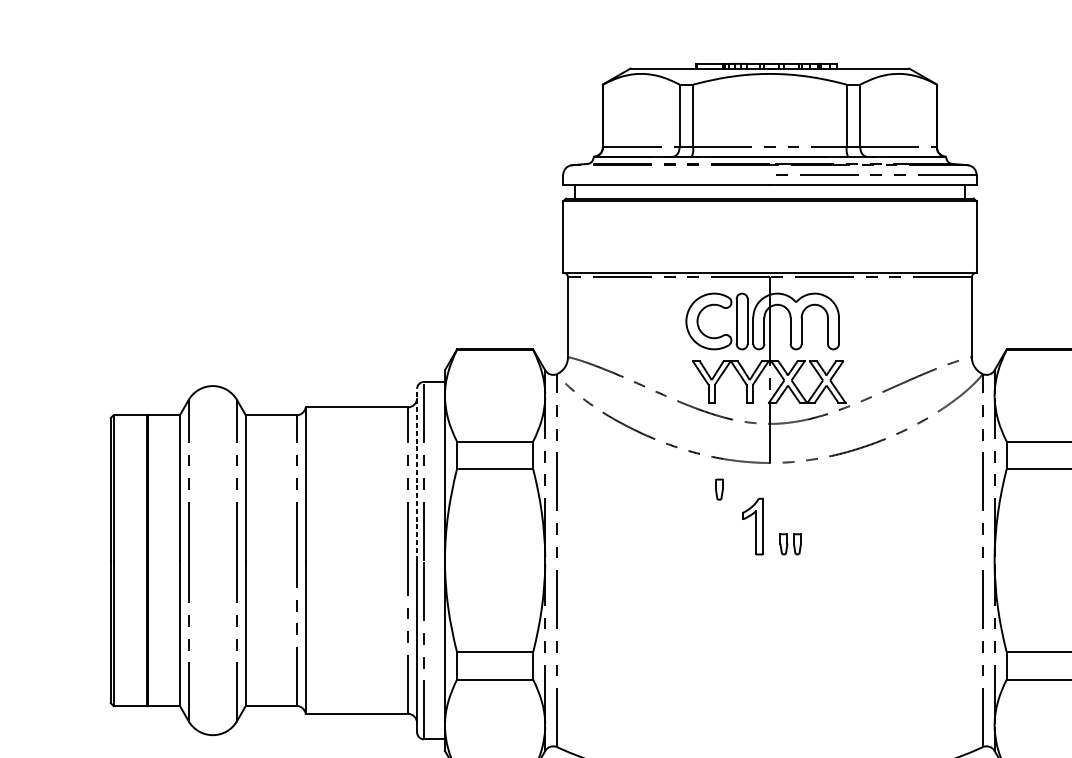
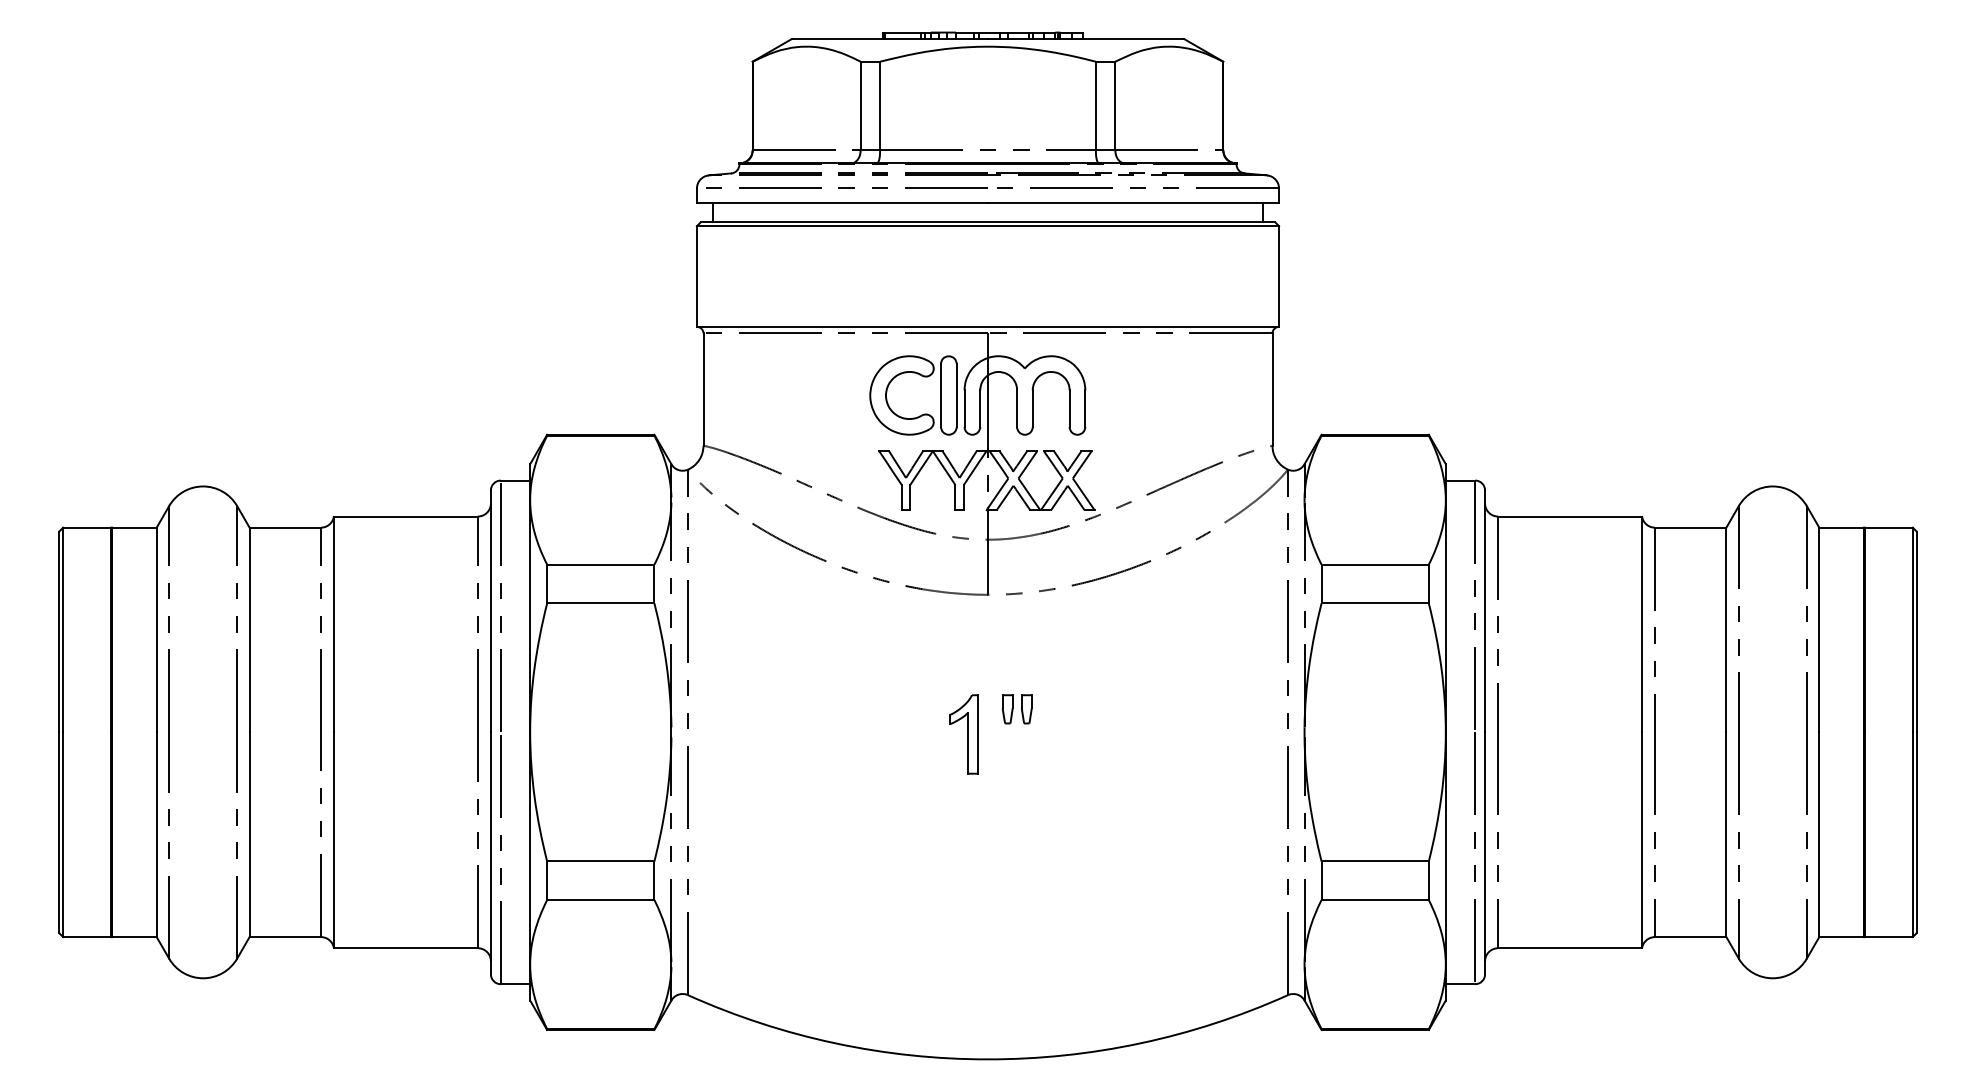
line: (669, 173) -> (846, 187), added
line: (416, 474) -> (490, 611), dashed -> solid
part: (719, 489) -> (916, 632), removed
part: (752, 526) -> (963, 734), moved

